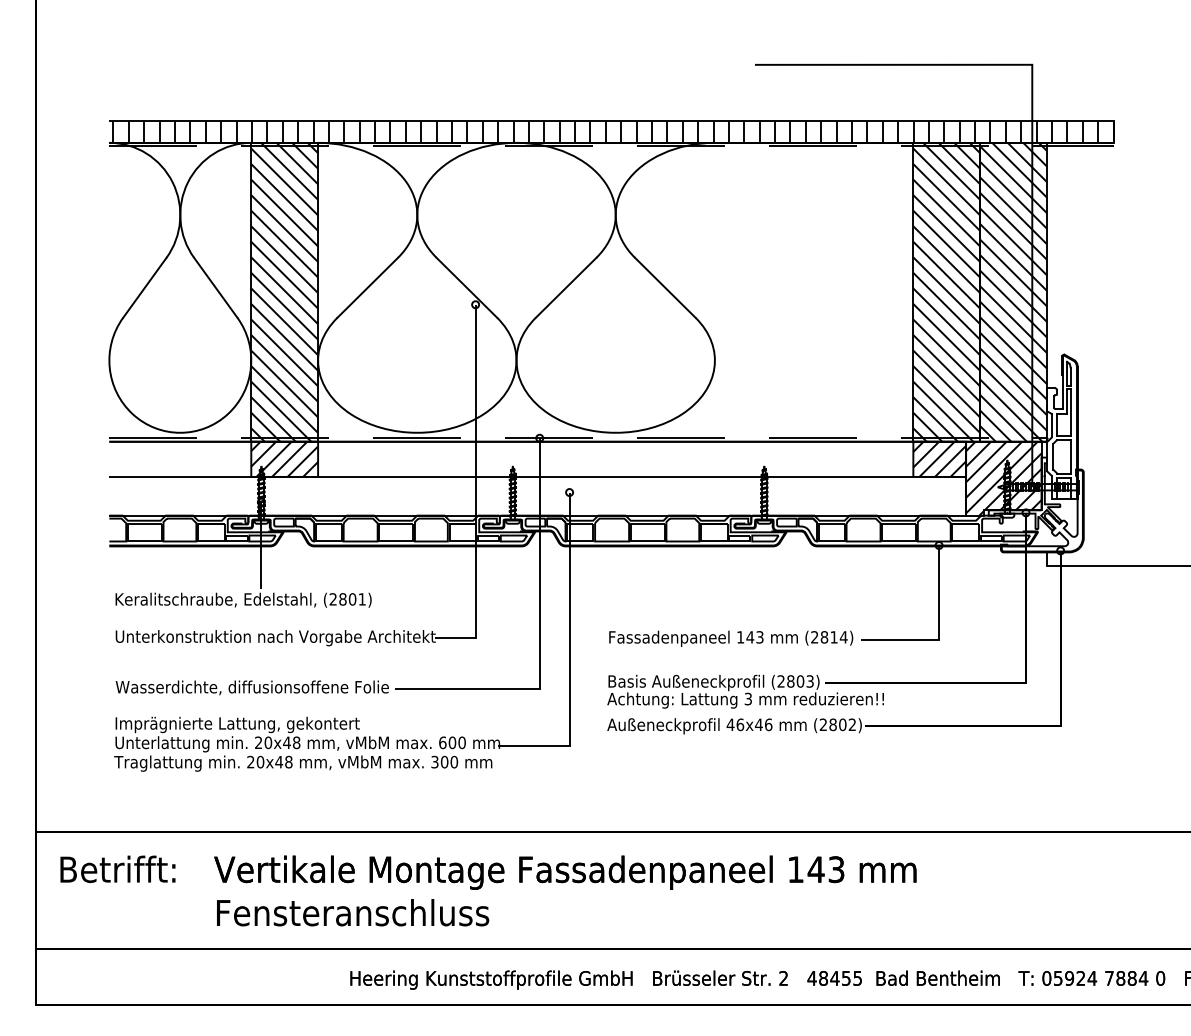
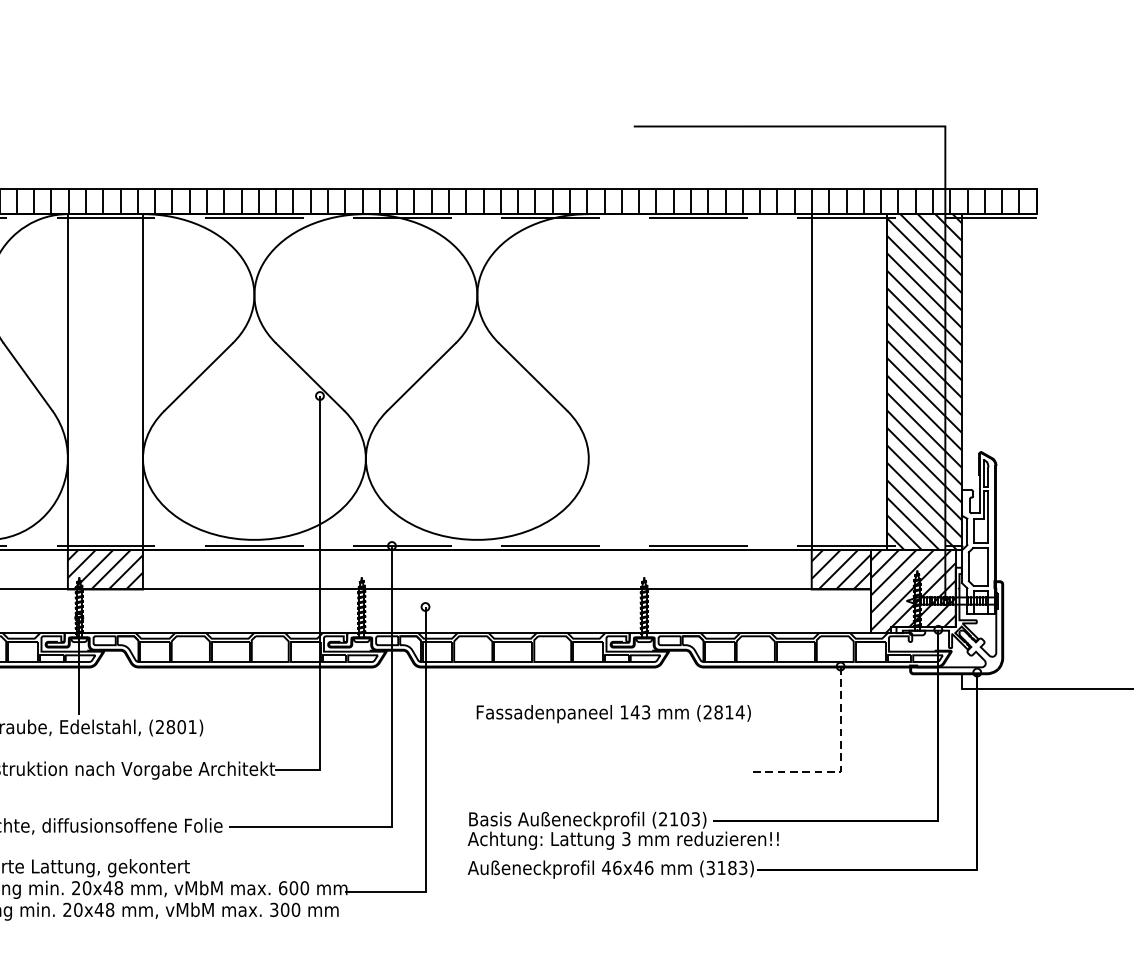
hatch: (284, 291) -> (105, 381), removed
hatch: (946, 291) -> (848, 381), removed
line: (939, 631) -> (841, 763), solid -> dashed
text: (731, 638) -> (614, 713), moved
text: (790, 681) -> (673, 819), (2803) -> (2103)
text: (837, 724) -> (726, 867), (2802) -> (3183)

